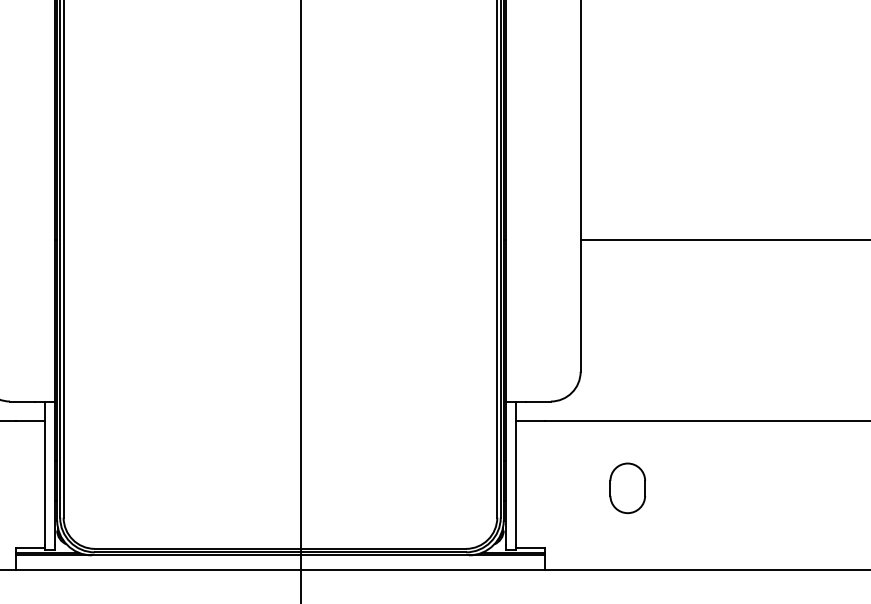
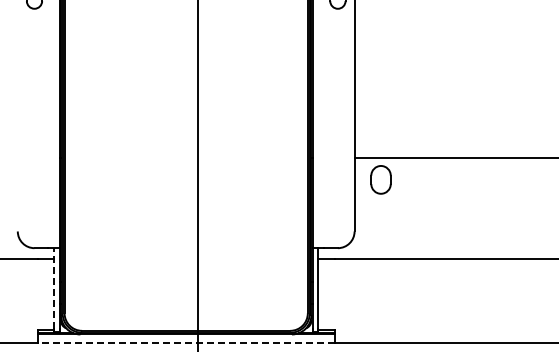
line: (43, 473) -> (53, 288), solid -> dashed
part: (626, 487) -> (380, 179), moved
line: (281, 569) -> (186, 342), solid -> dashed

